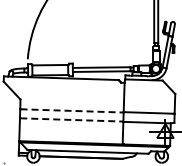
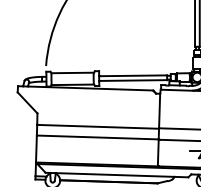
line: (72, 110) -> (98, 126), dashed -> solid
line: (71, 119) -> (97, 136), dashed -> solid

